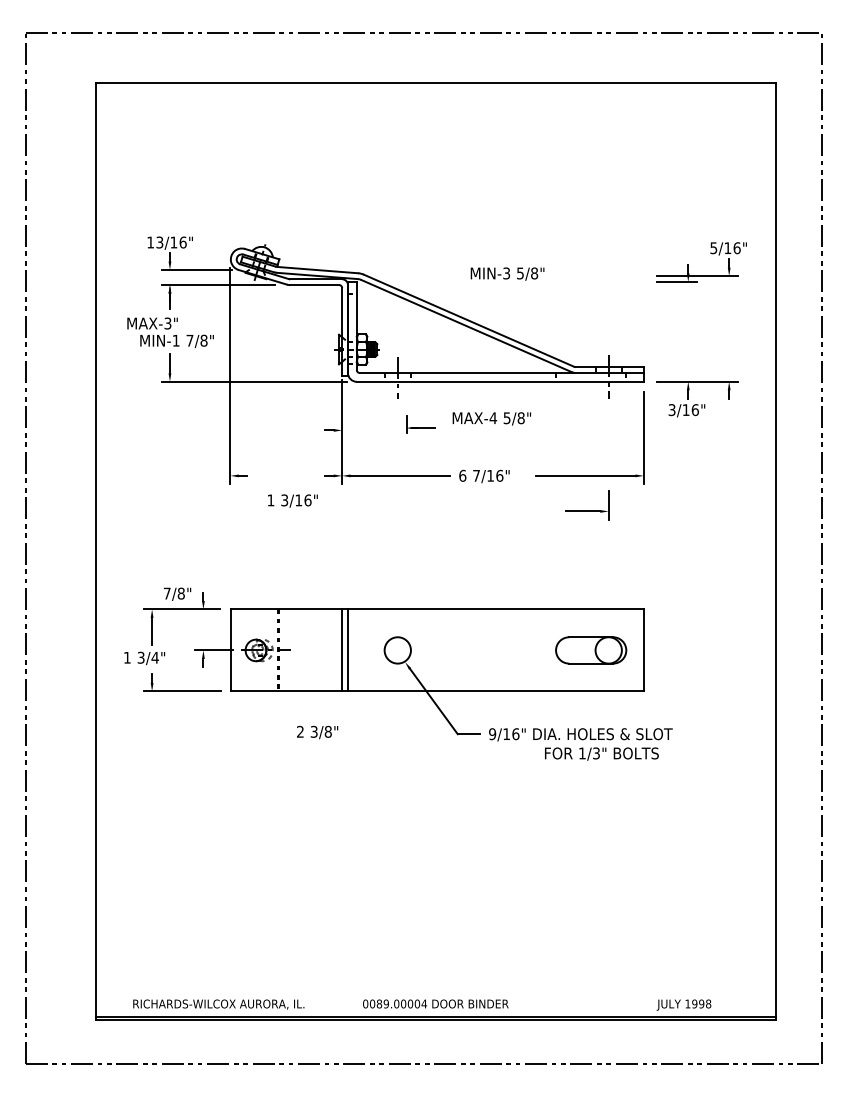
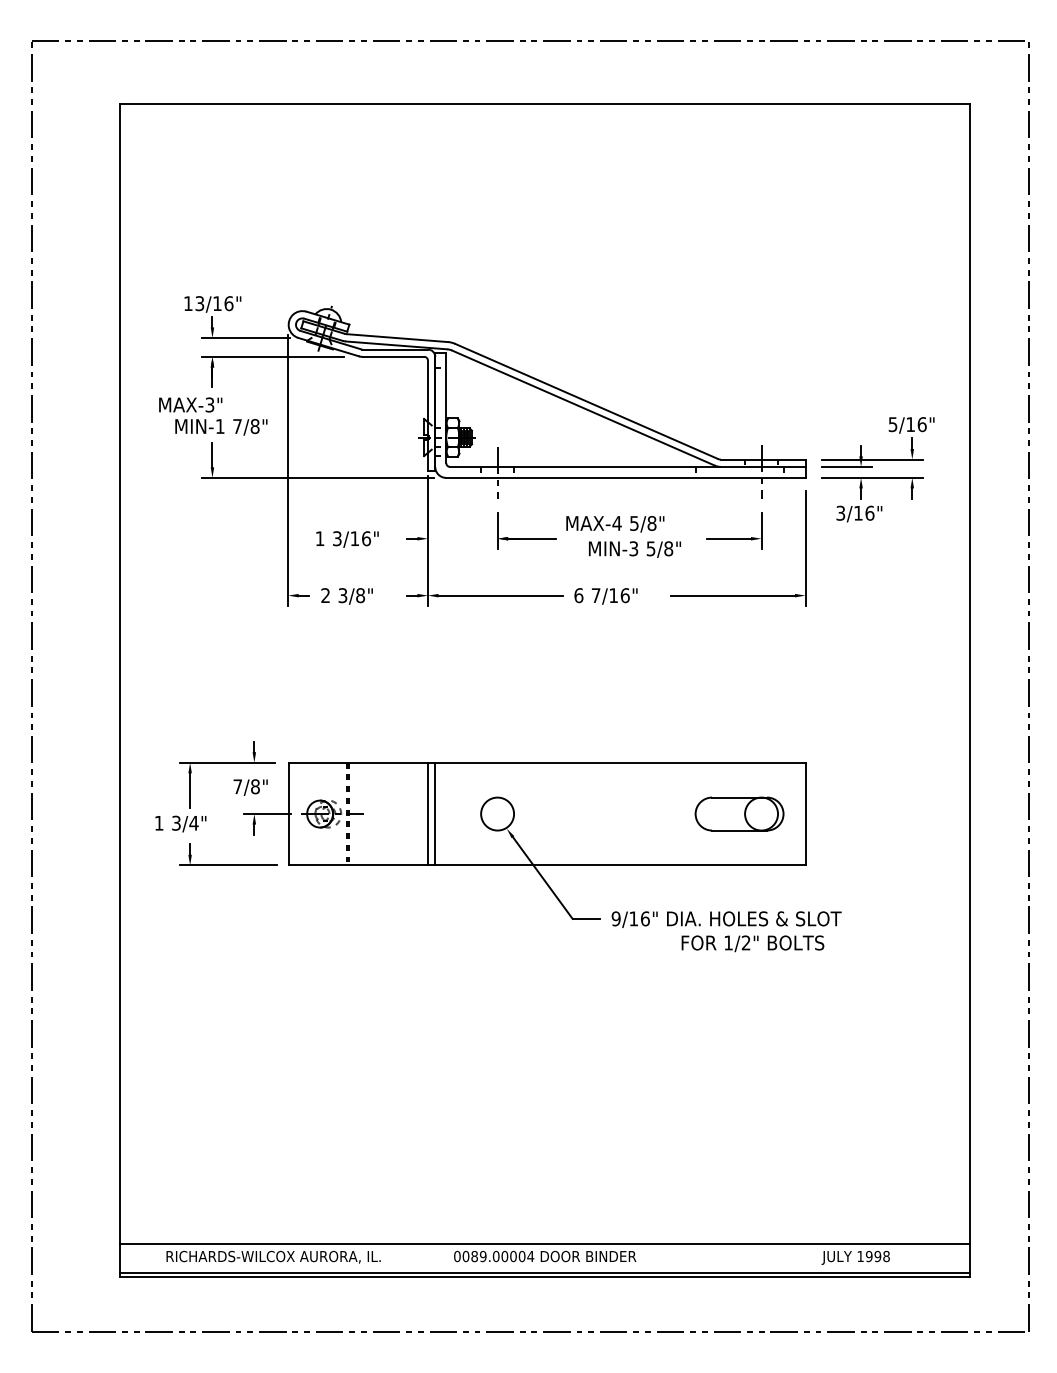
part: (710, 253) -> (888, 431), moved
text: (507, 273) -> (634, 548), moved
part: (421, 424) -> (527, 531), size x1.67
text: (292, 500) -> (347, 538), moved
part: (587, 505) -> (734, 531), moved
text: (177, 593) -> (250, 786), moved
text: (317, 732) -> (347, 596), moved
text: (596, 753) -> (746, 943), 1/3" -> 1/2"
line: (435, 993) -> (544, 1243), added

